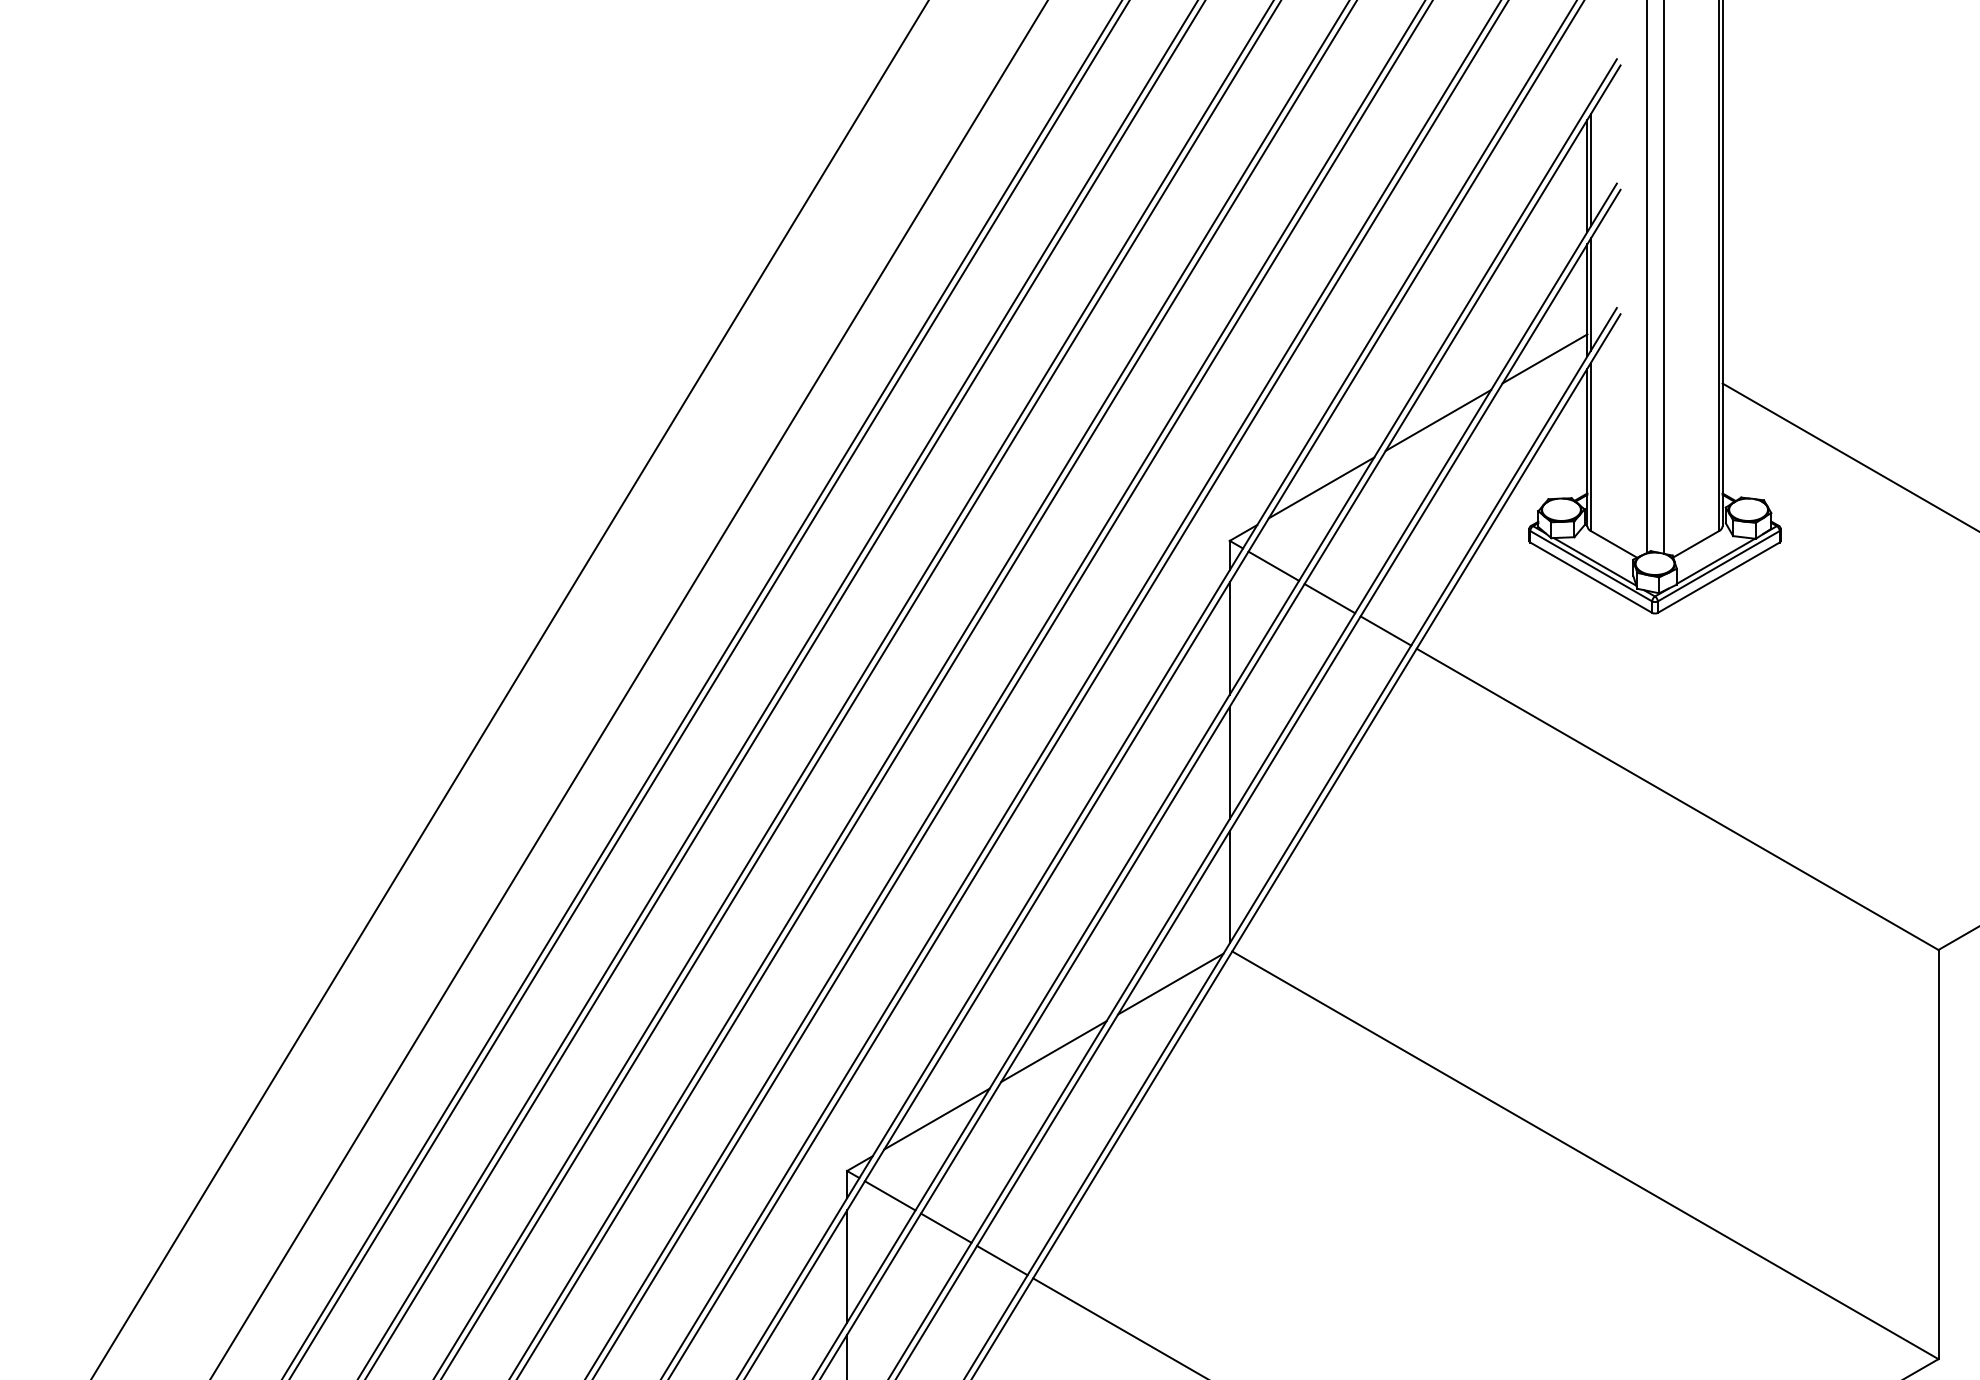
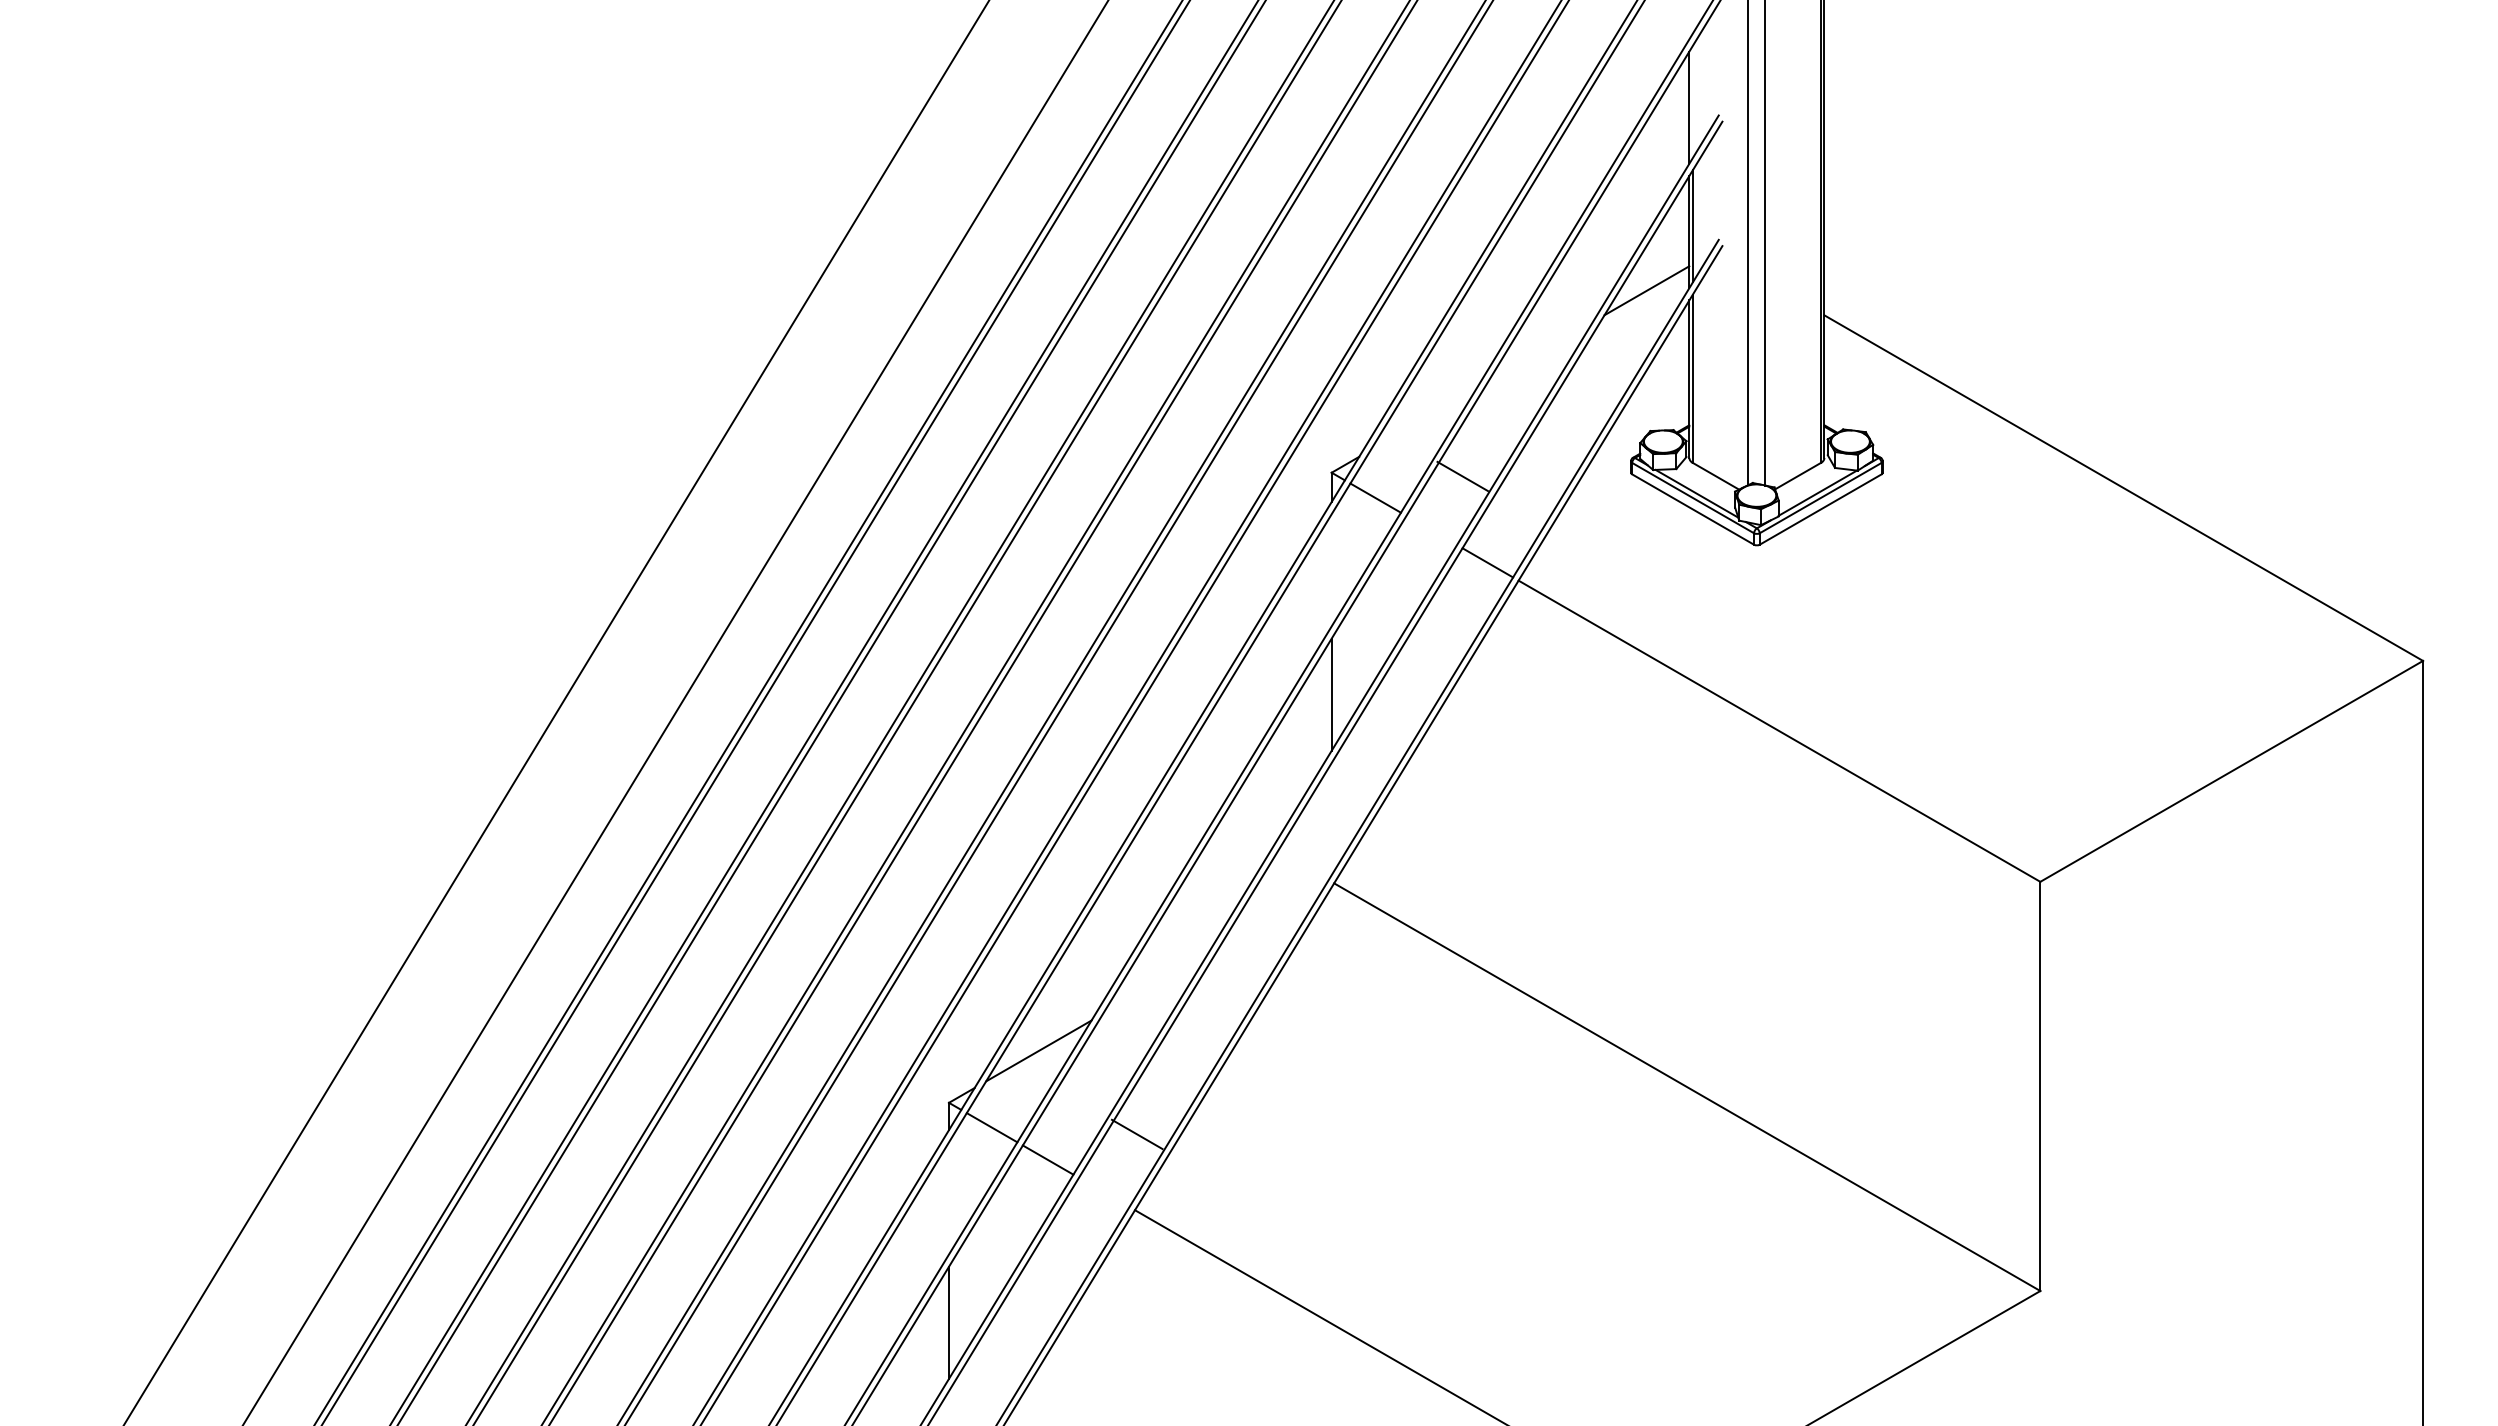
line: (1590, 169) -> (1692, 101), removed
line: (1438, 419) -> (1540, 351), removed
line: (1321, 487) -> (1423, 419), removed
line: (1329, 598) -> (1462, 476), moved
line: (1229, 638) -> (1331, 570), removed
line: (1229, 887) -> (1331, 819), removed
line: (1170, 983) -> (1272, 915), removed
line: (1053, 1051) -> (1155, 983), removed
line: (1001, 1260) -> (1136, 1134), moved
line: (847, 1266) -> (949, 1198), removed

